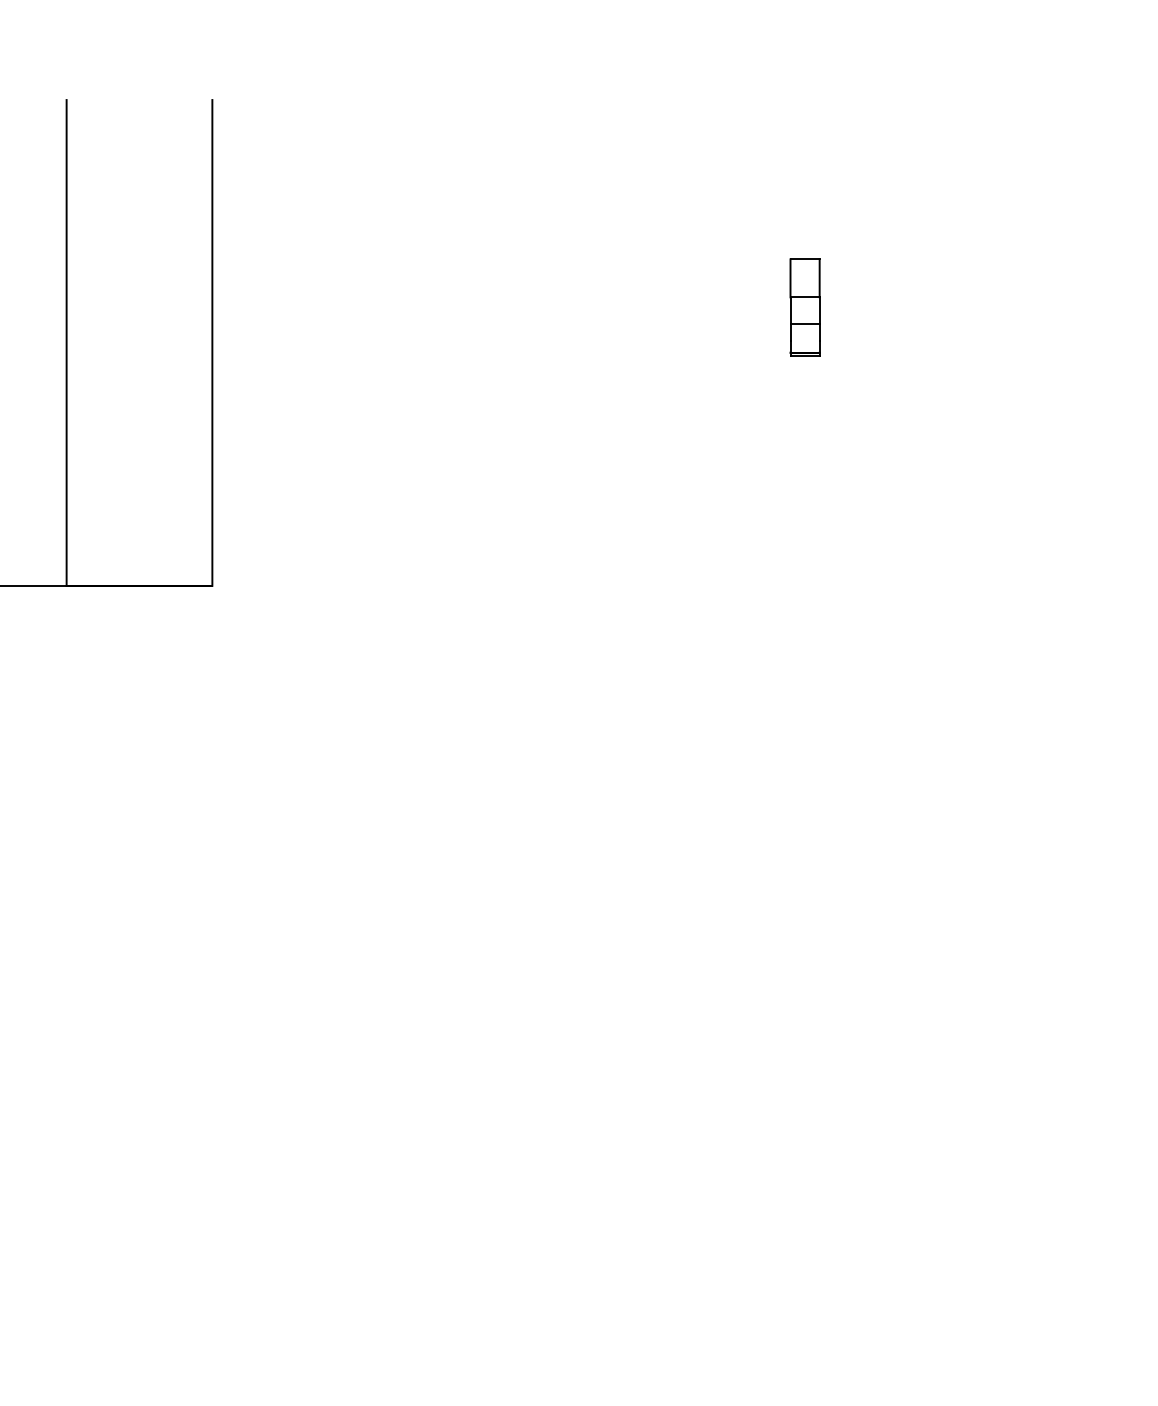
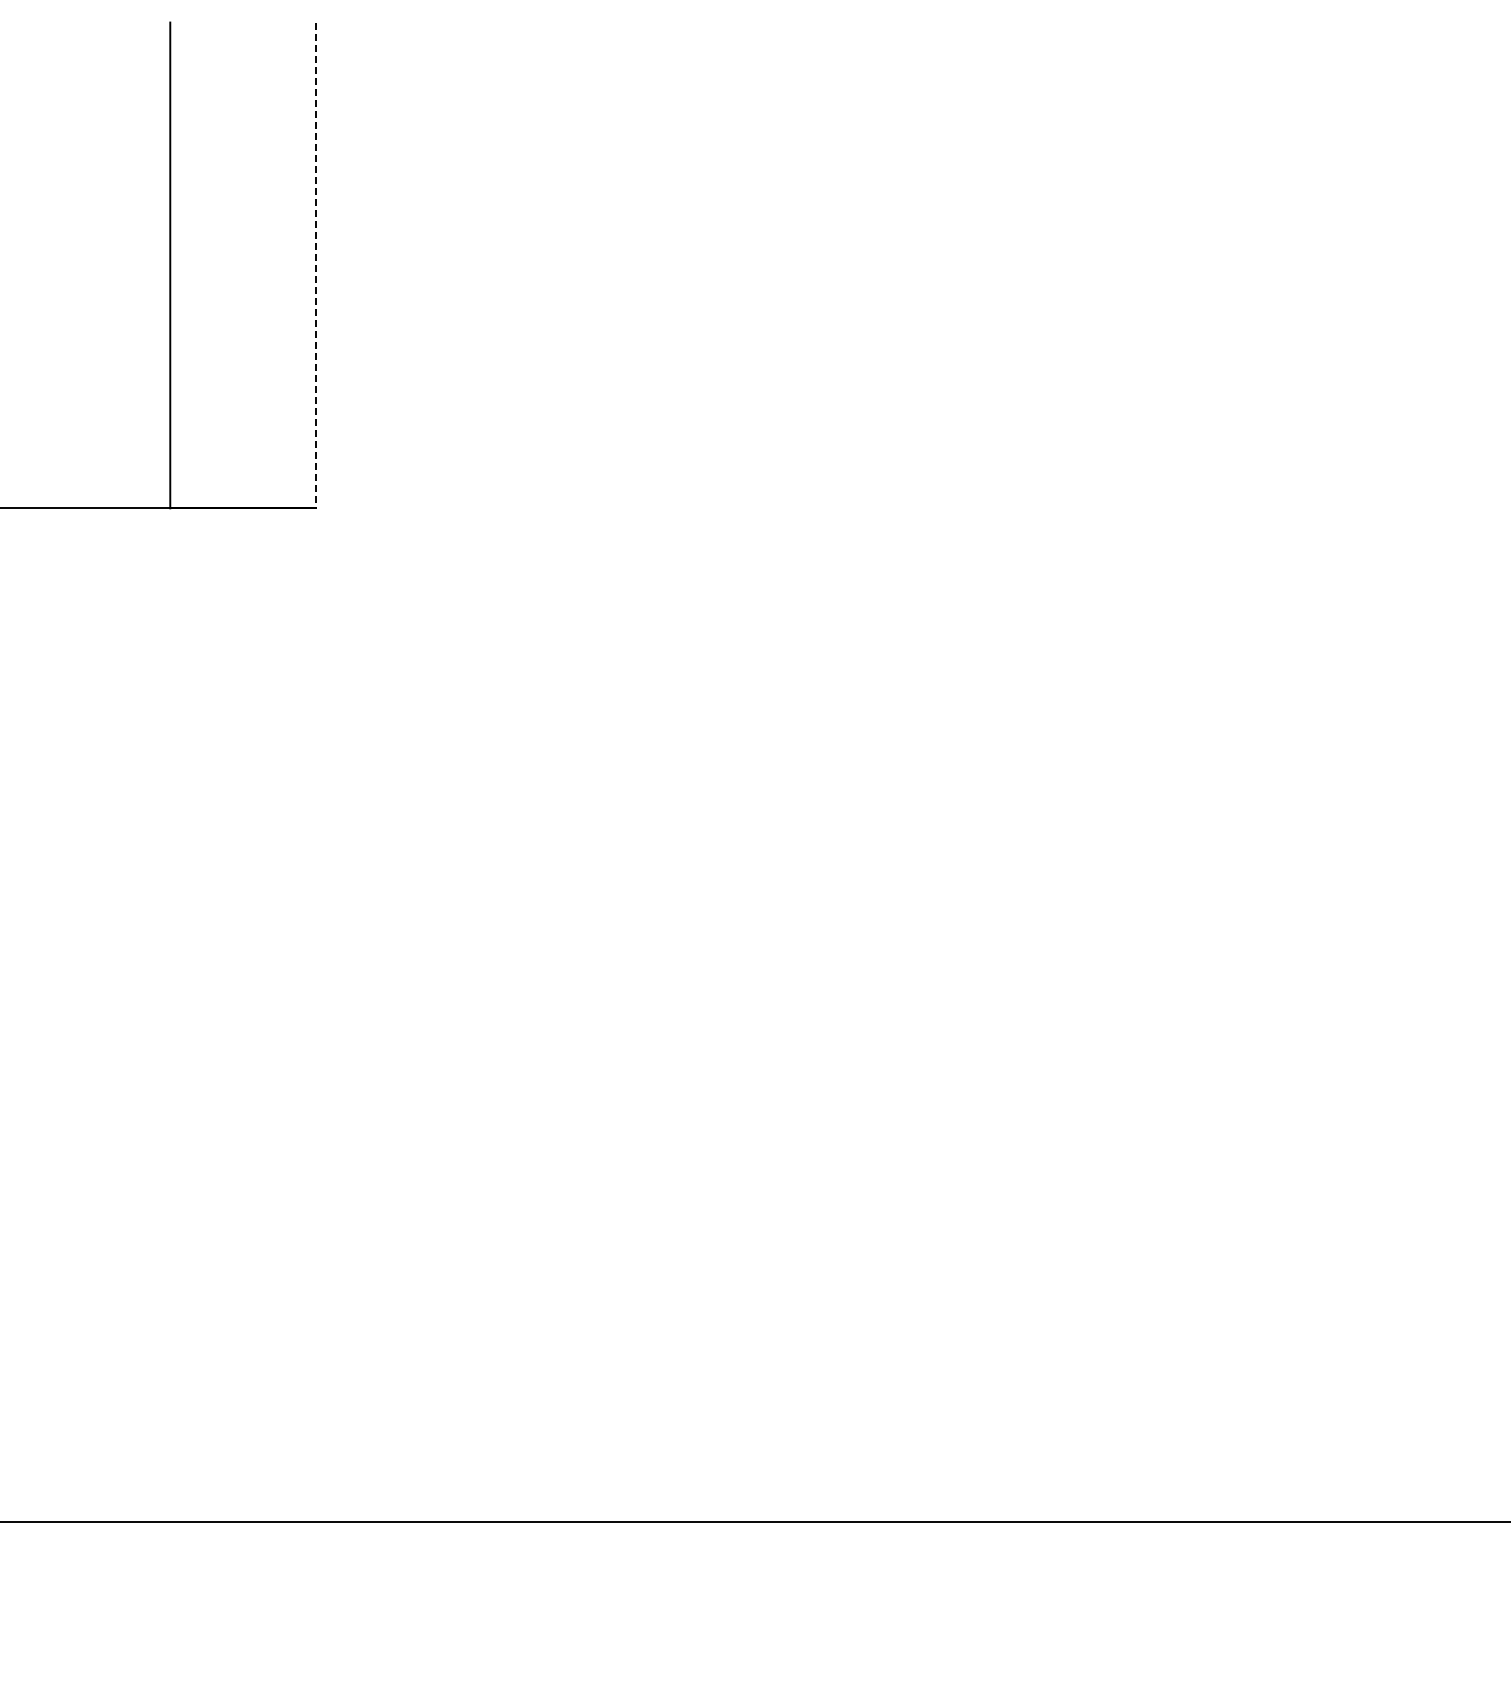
part: (804, 306) -> (908, 229), removed
line: (212, 342) -> (316, 265), solid -> dashed

